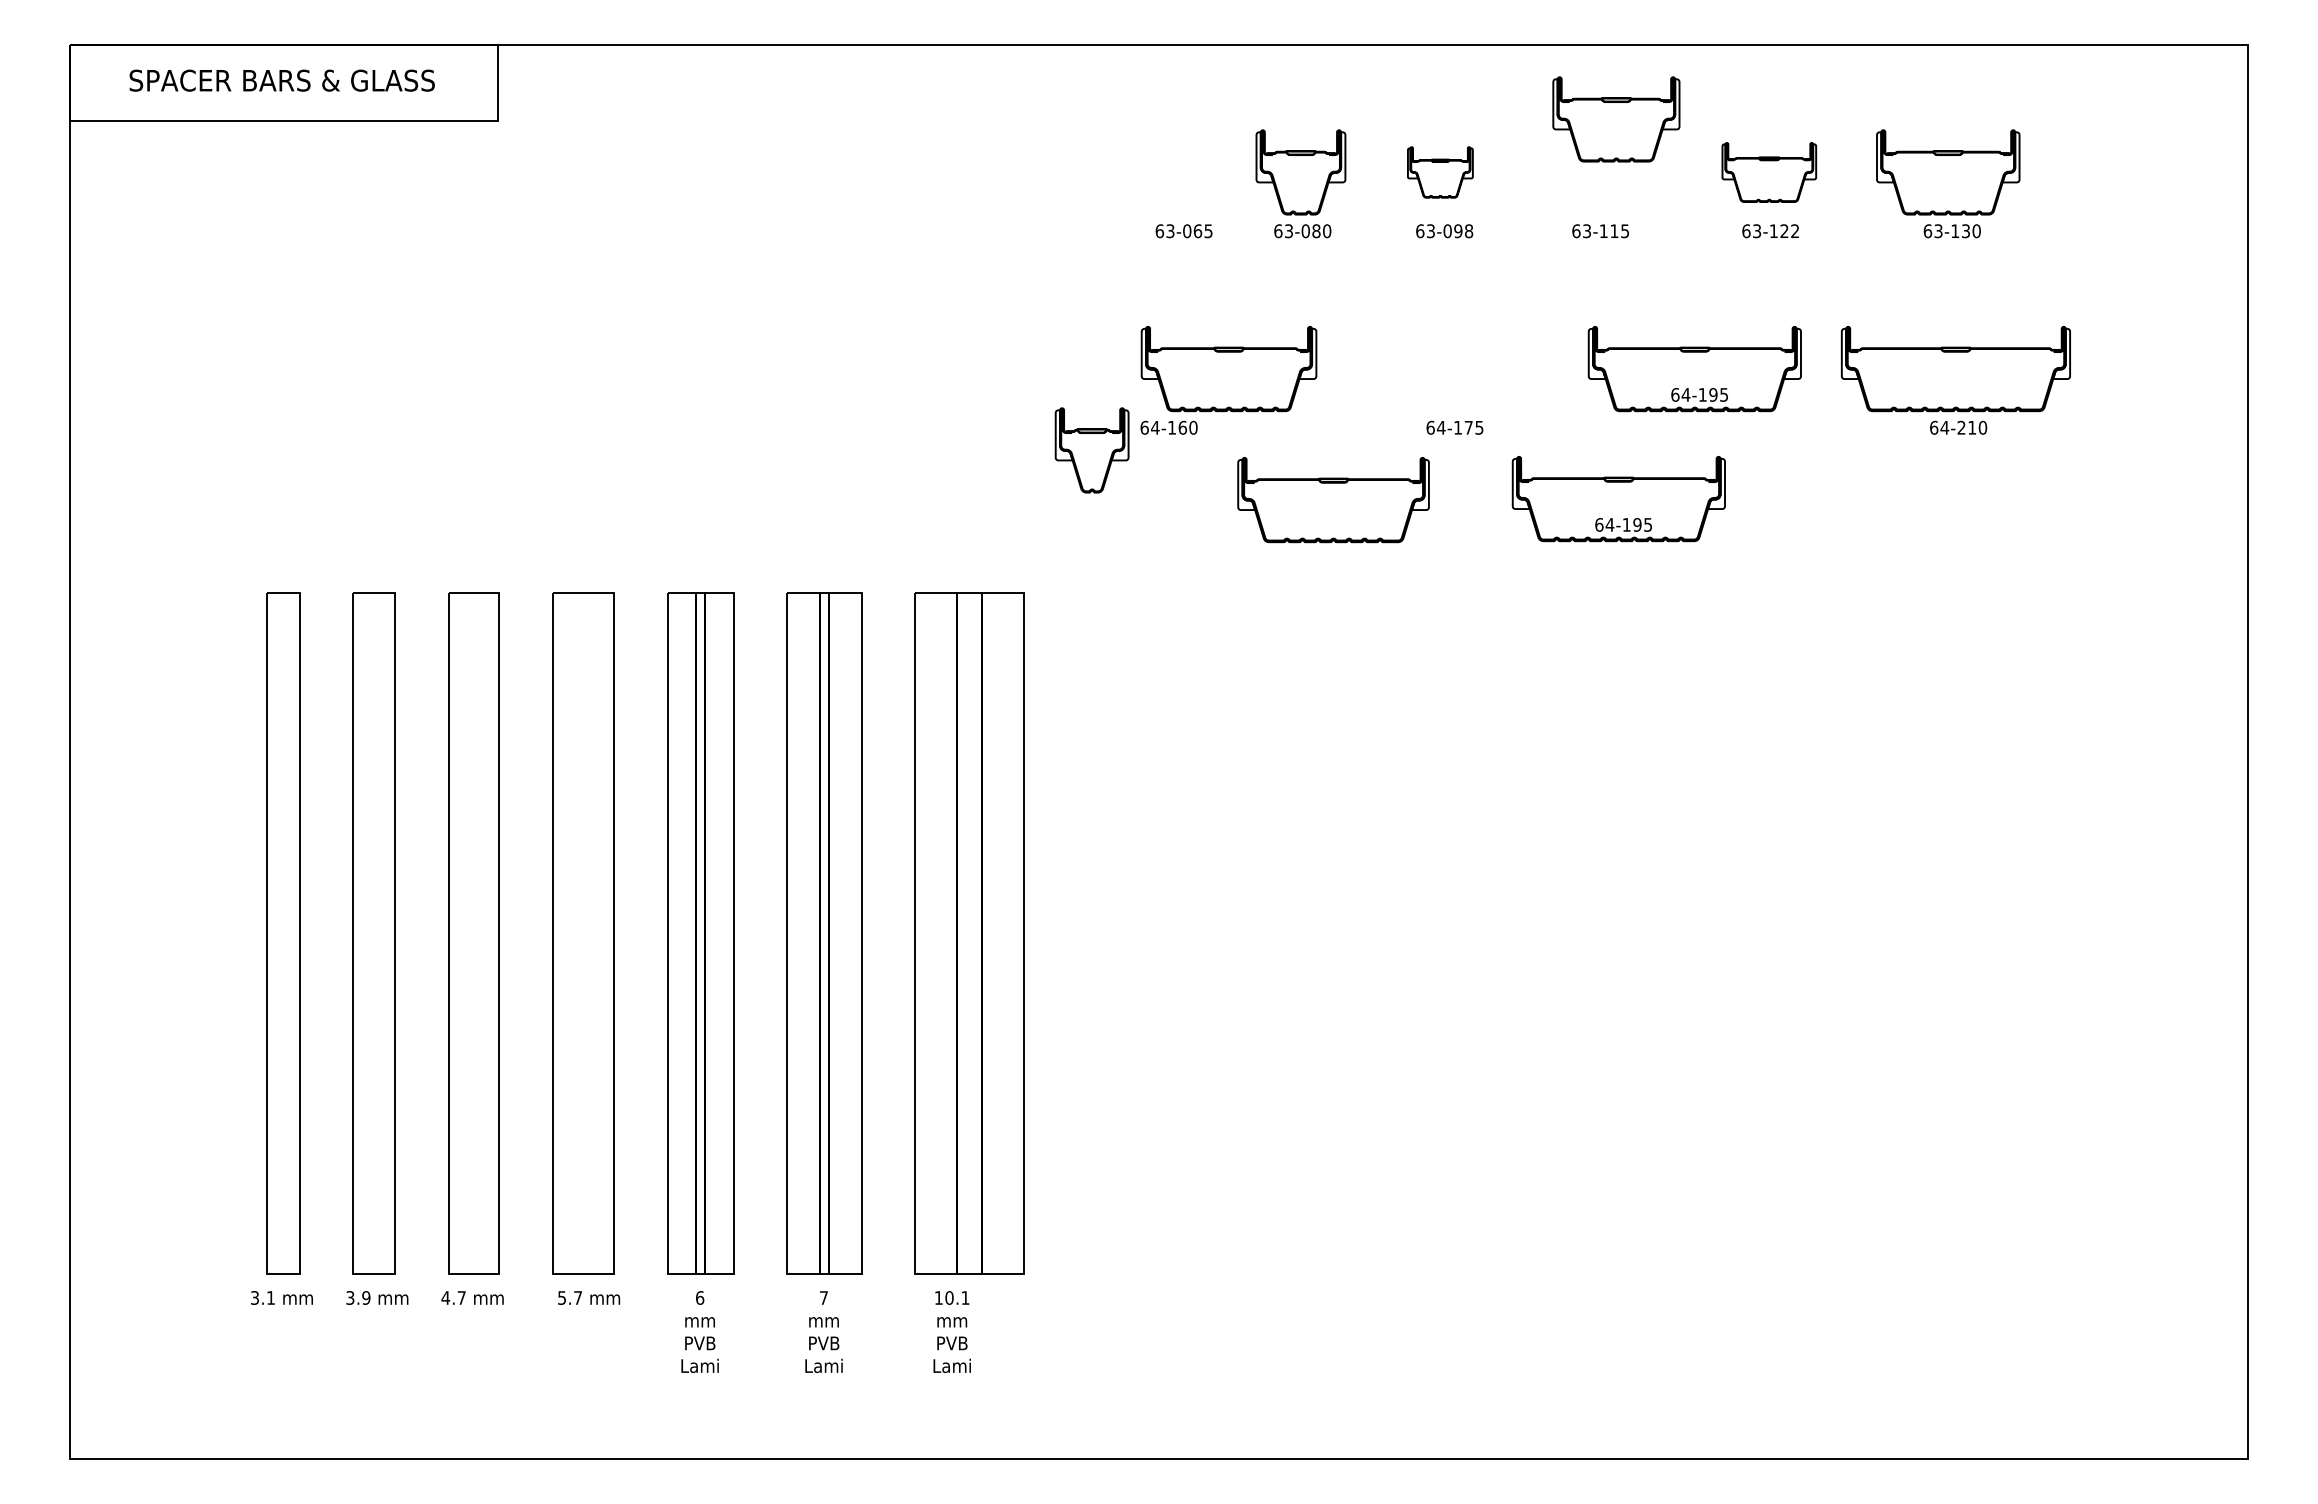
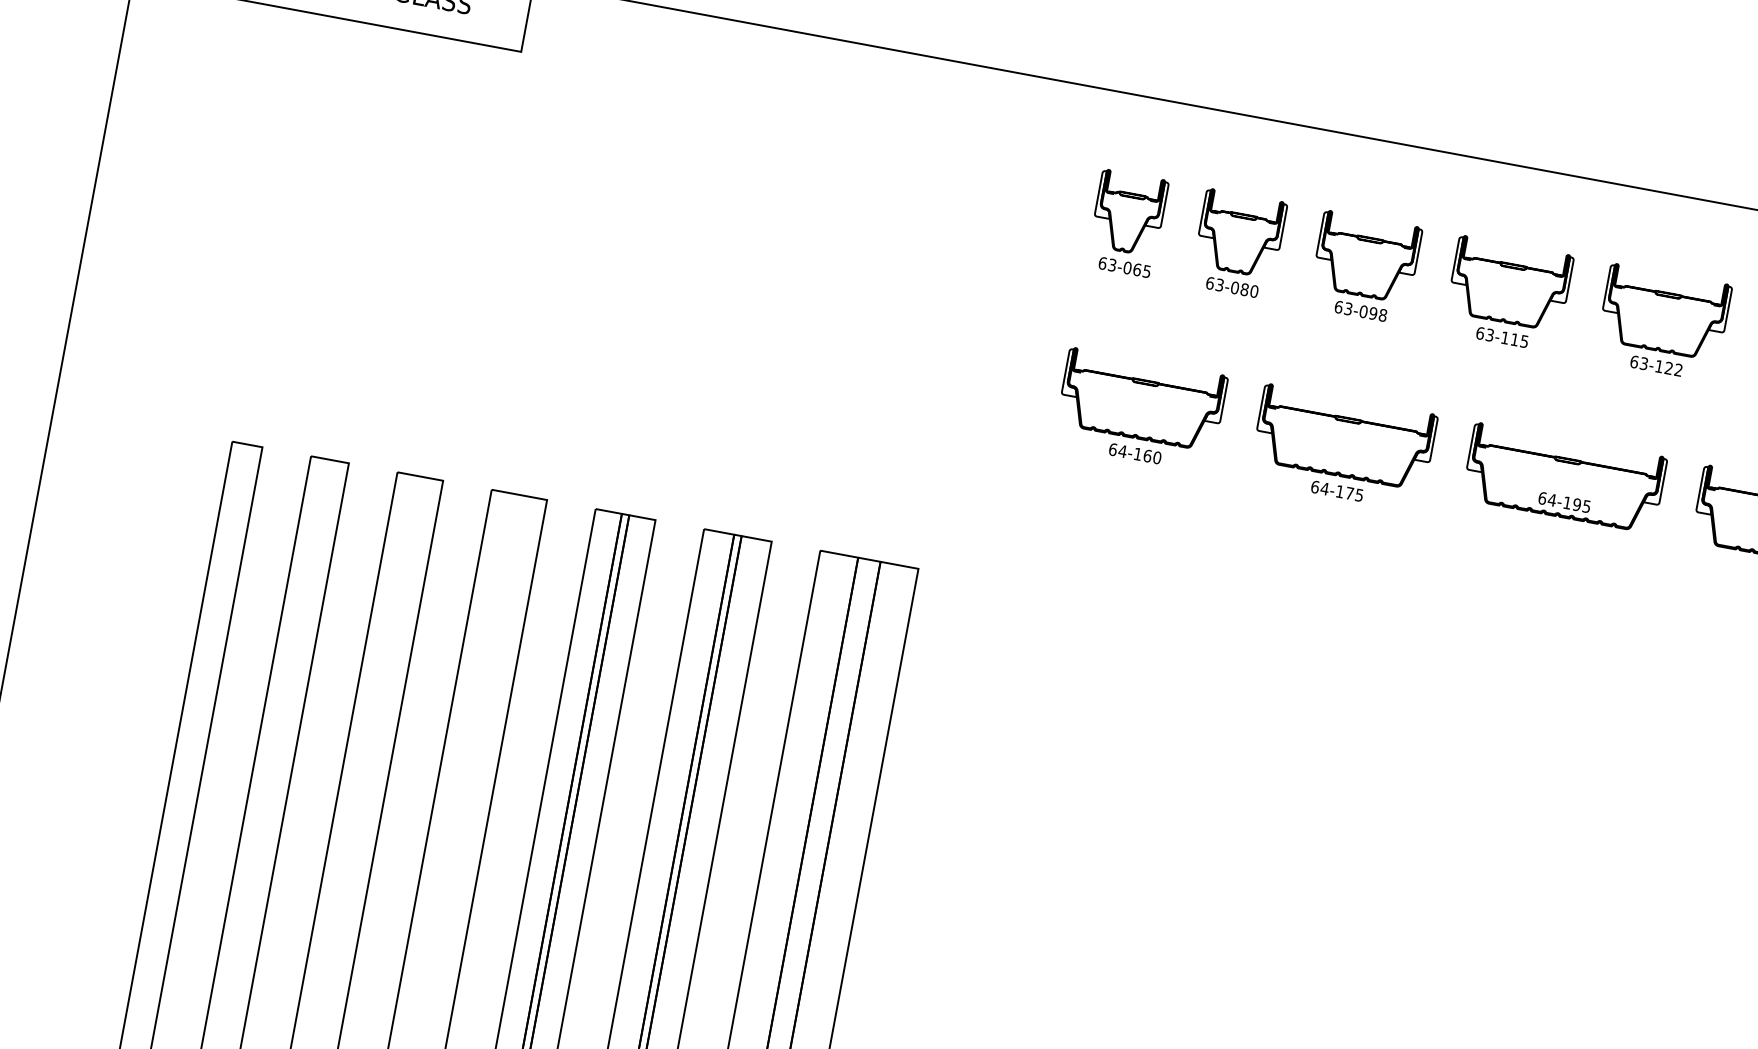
part: (1616, 119) -> (1510, 283), moved
part: (1440, 172) -> (1367, 257), size x1.67
part: (1769, 172) -> (1665, 312), size x1.43
text: (1168, 427) -> (1134, 453), moved
part: (1091, 450) -> (1128, 213), moved
part: (1618, 499) -> (1473, 583), removed
part: (1333, 500) -> (1344, 437), moved

